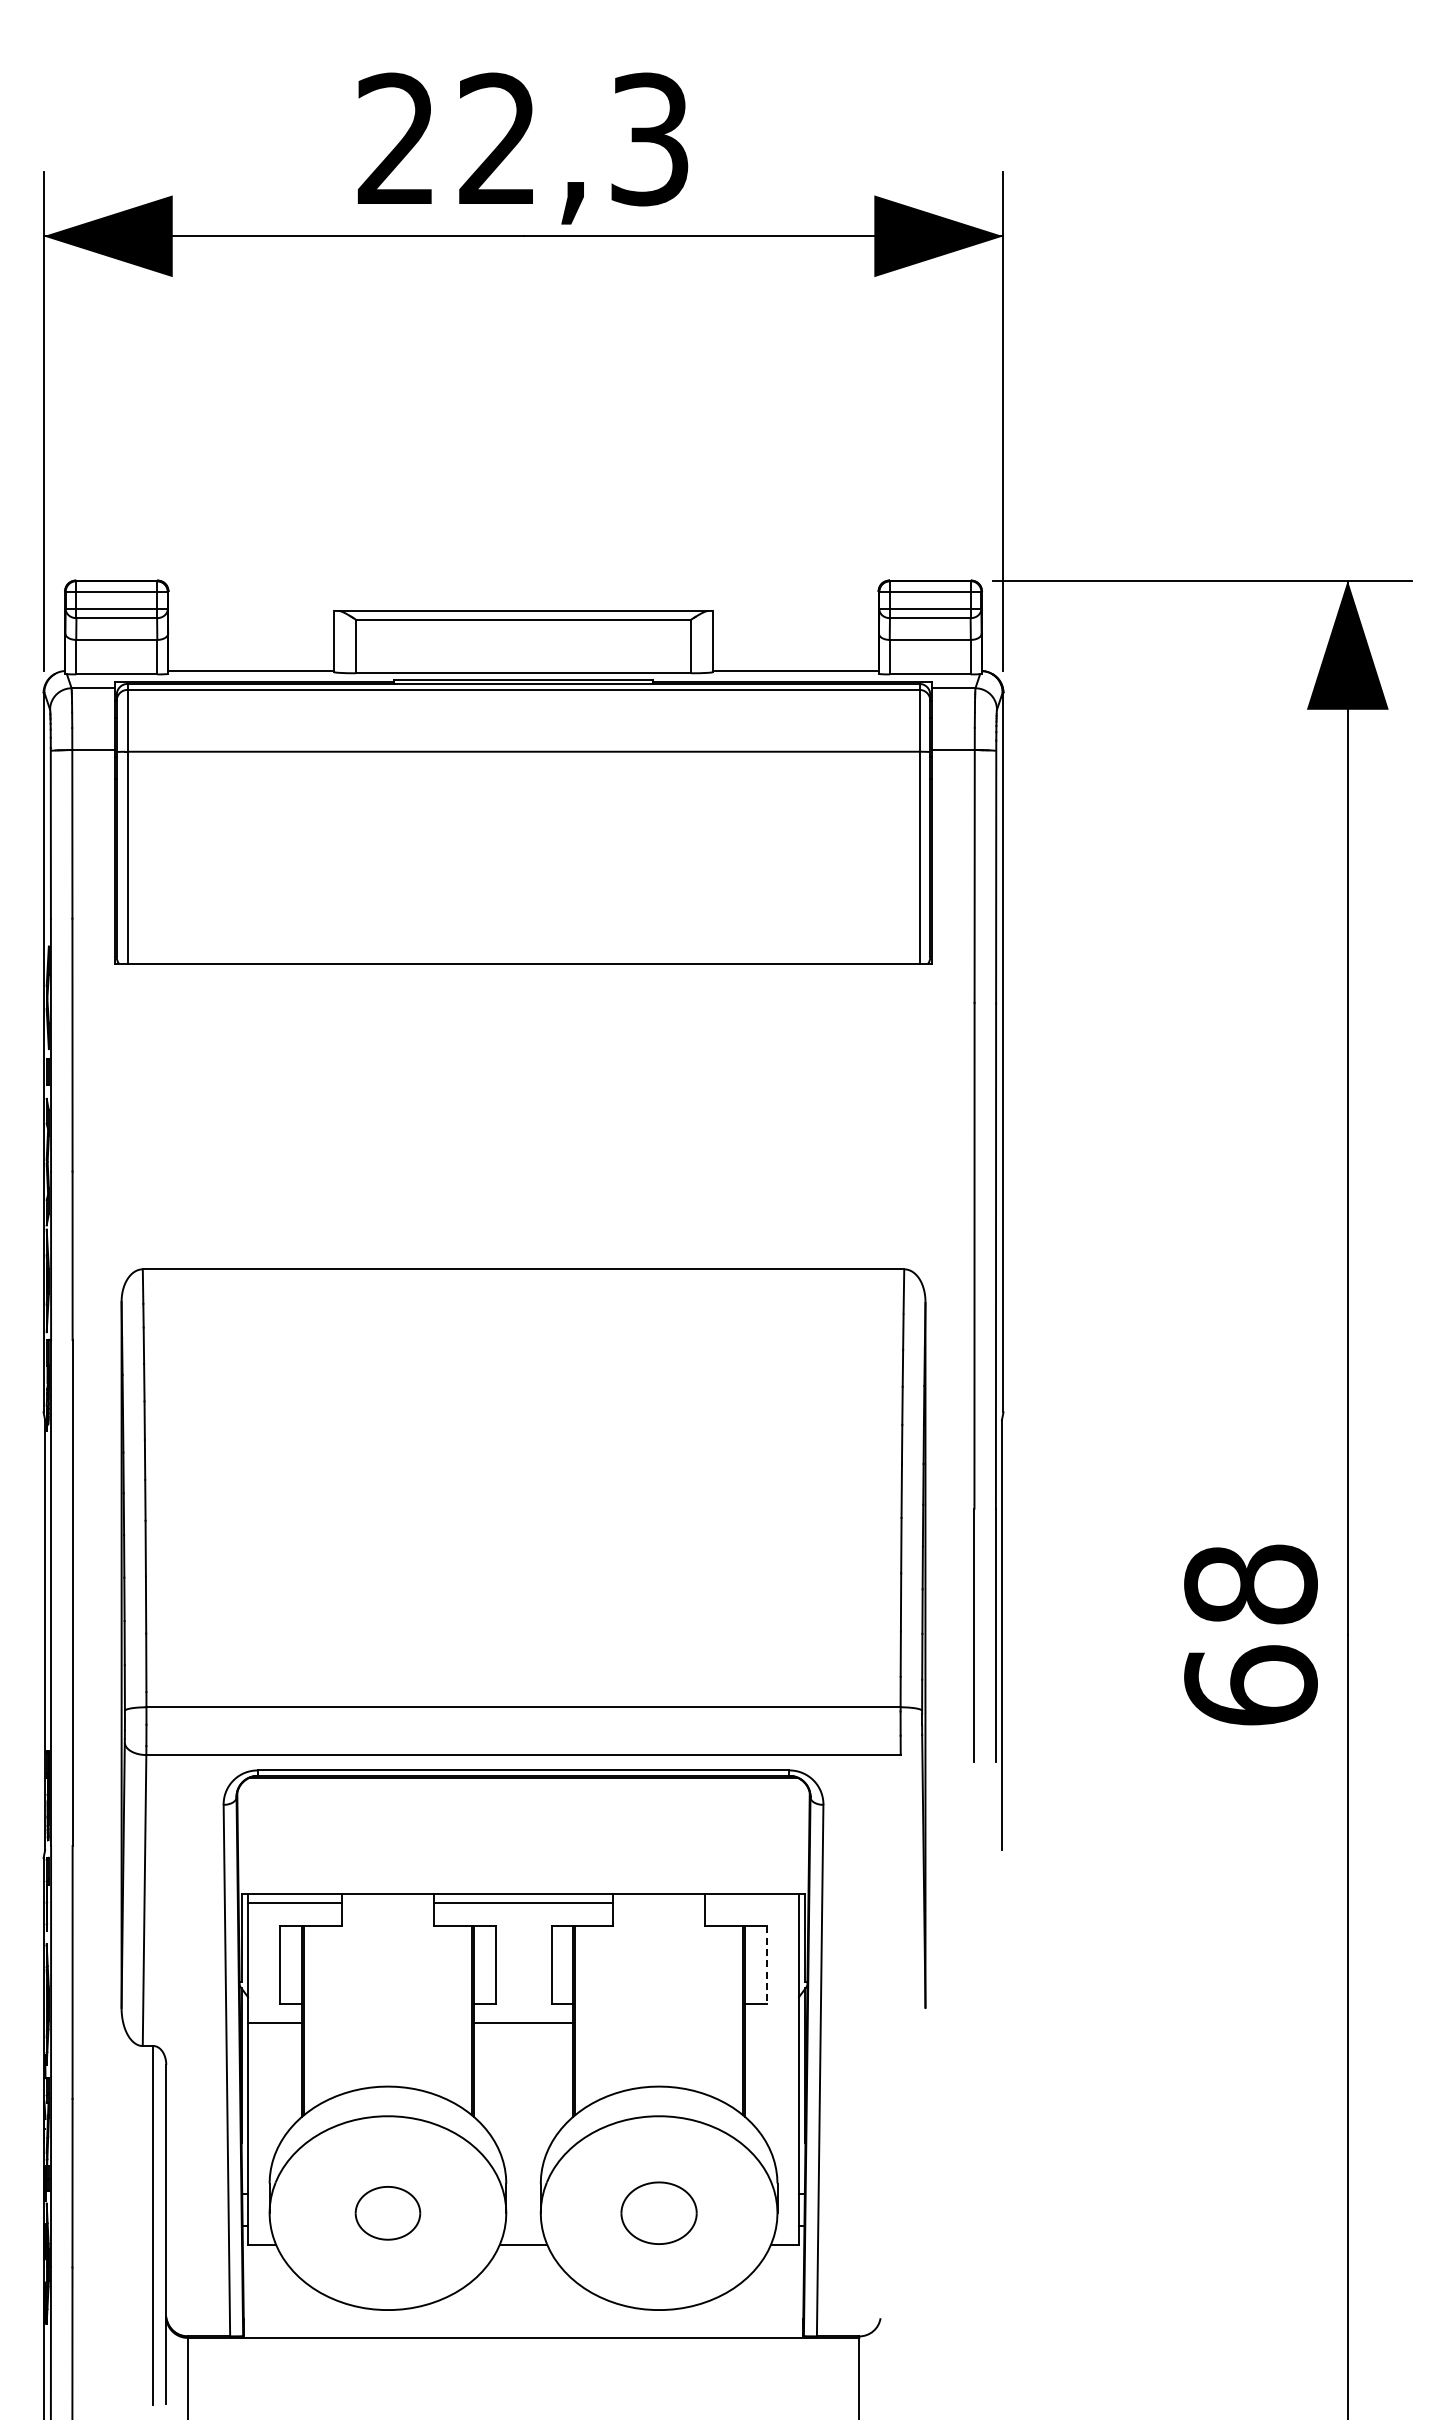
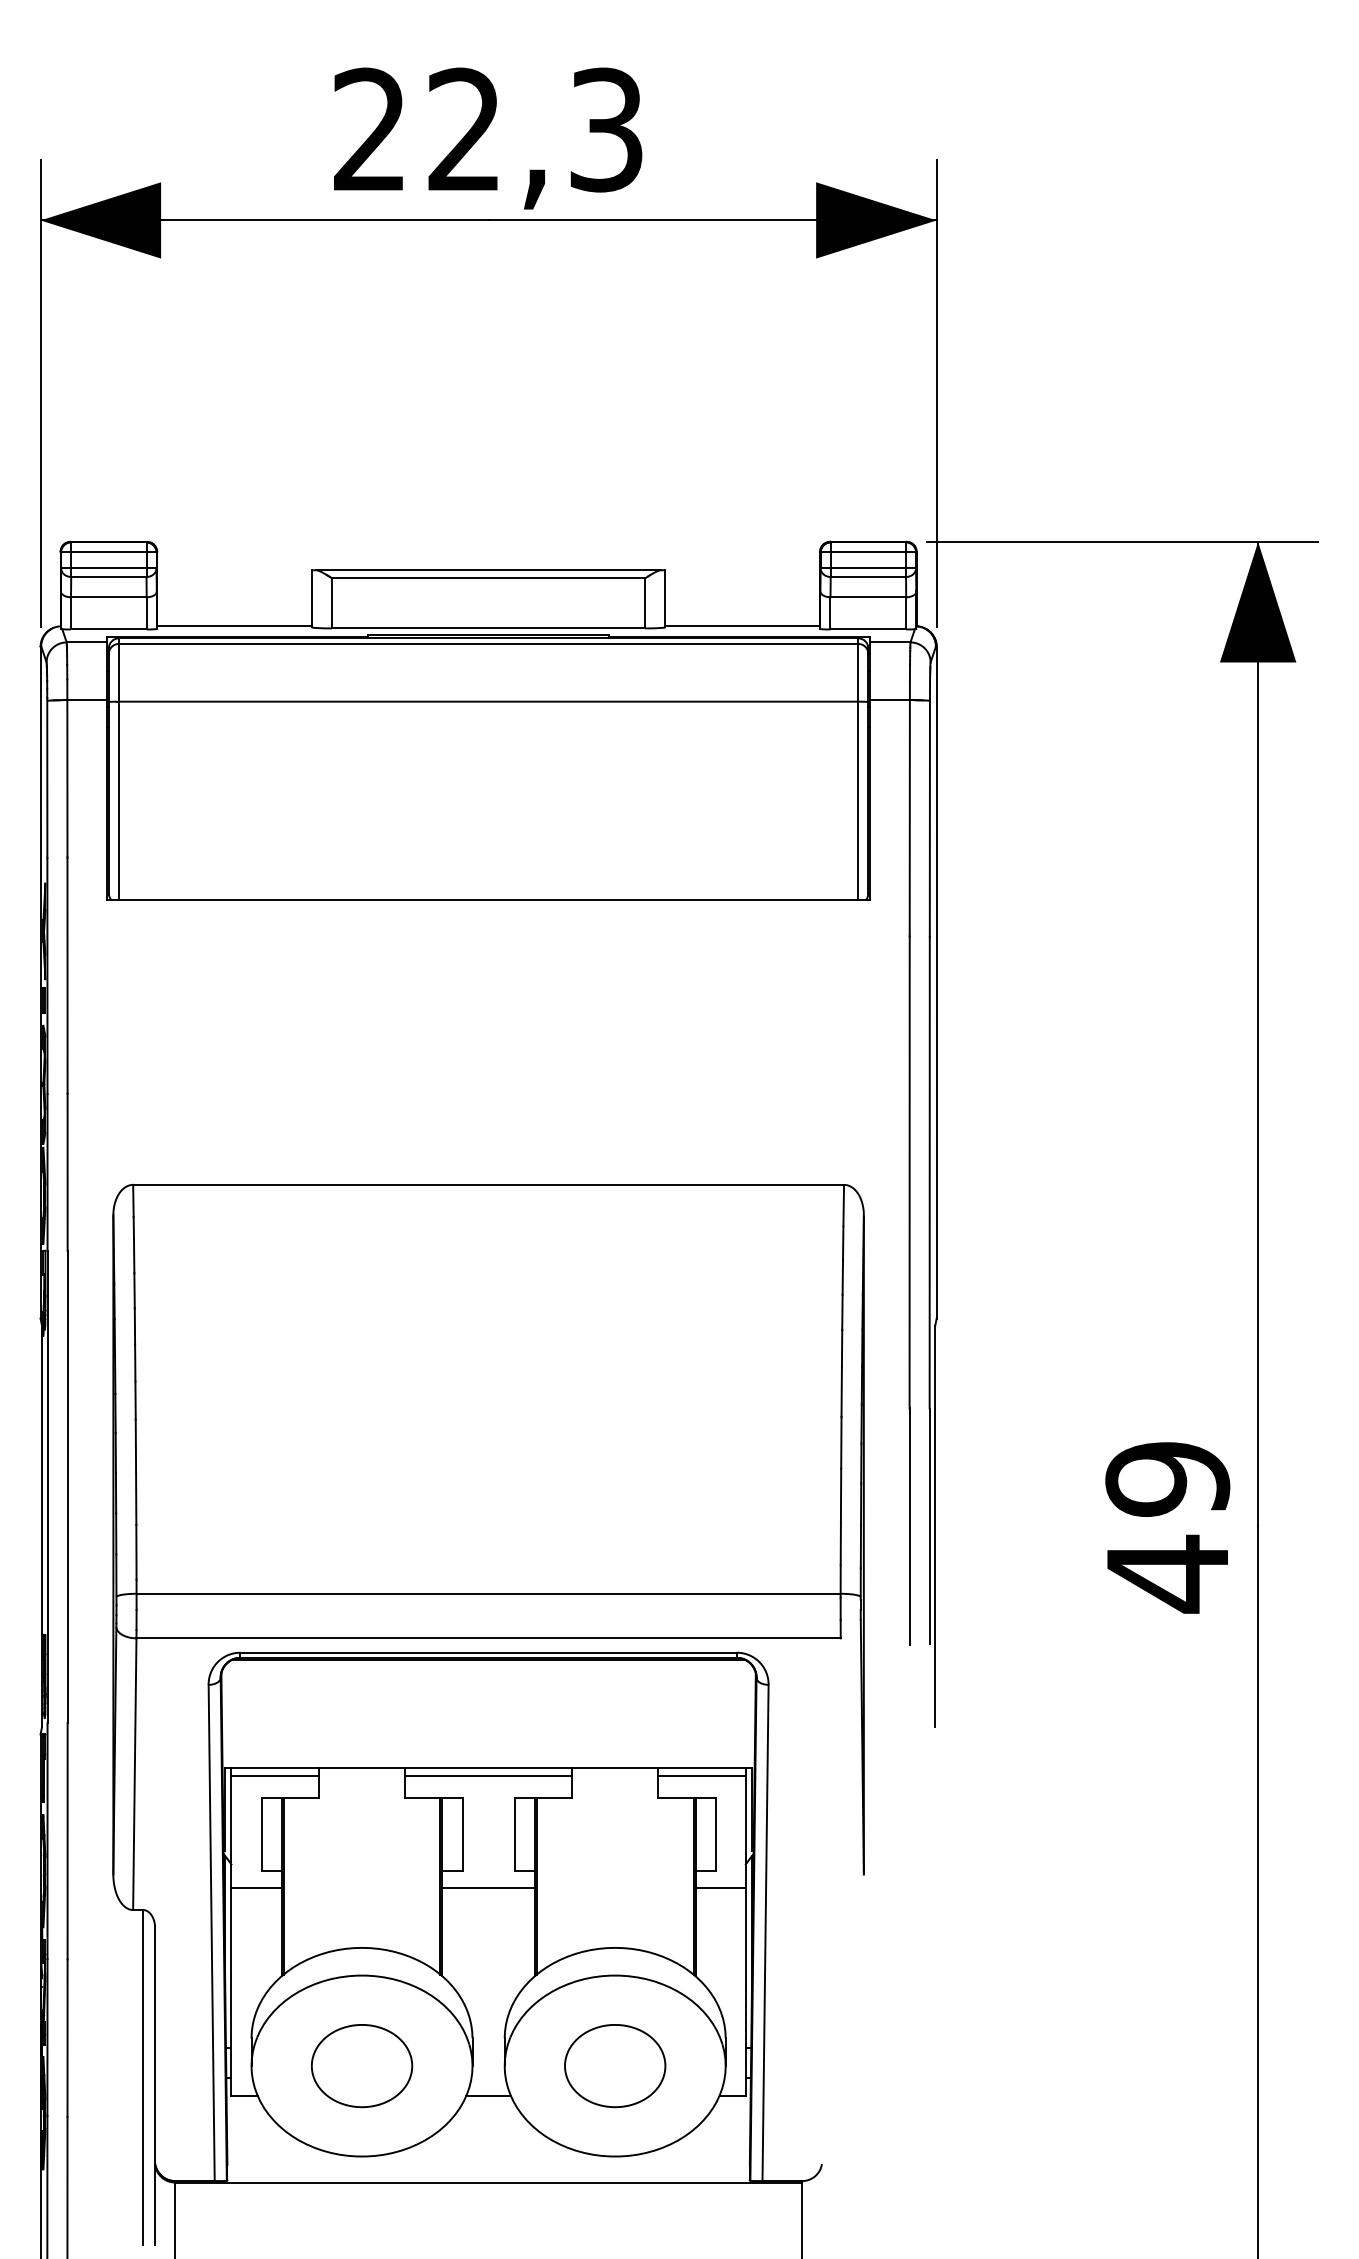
text: (1250, 1636) -> (1167, 1527), 68 -> 49
line: (751, 1902) -> (701, 1776), added
line: (766, 1965) -> (715, 1834), dashed -> solid
line: (772, 2022) -> (721, 1888), added
part: (387, 2213) -> (361, 2066), size x1.67
part: (658, 2213) -> (614, 2066), size x1.43

